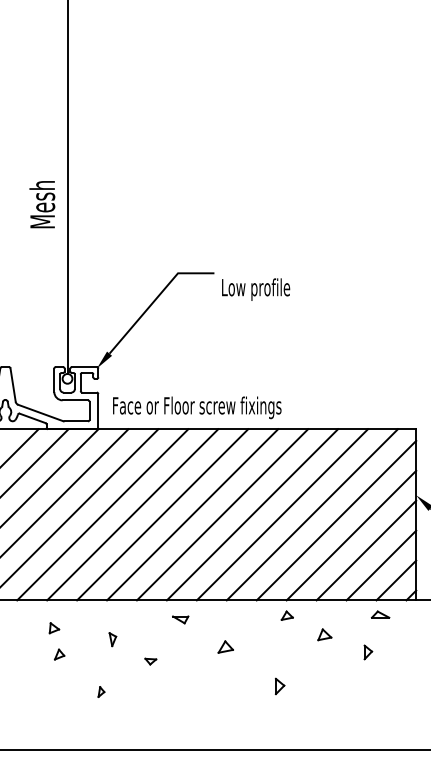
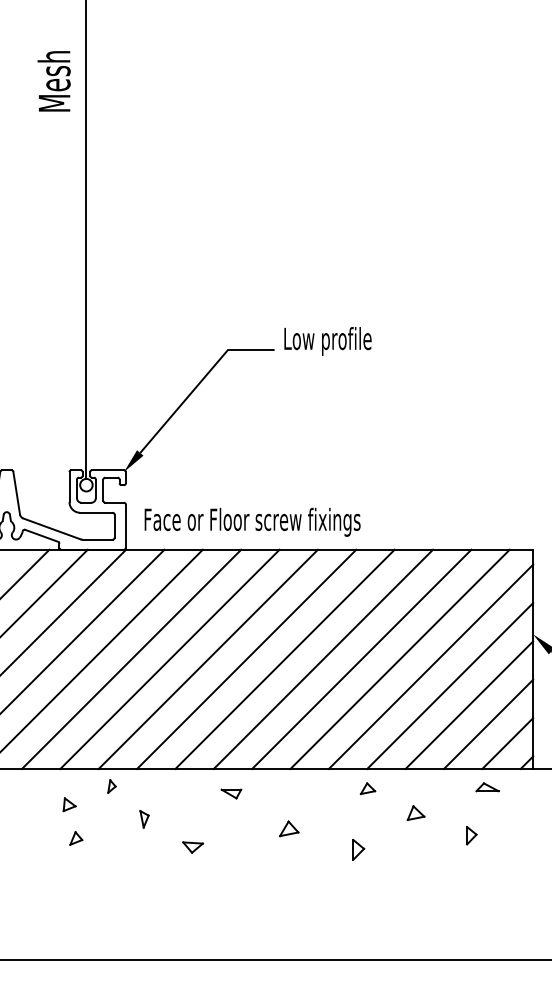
text: (42, 204) -> (54, 81), moved
text: (256, 289) -> (328, 341), moved
part: (150, 661) -> (192, 847), size x1.43
part: (279, 686) -> (357, 849), moved
part: (101, 691) -> (112, 785), moved

